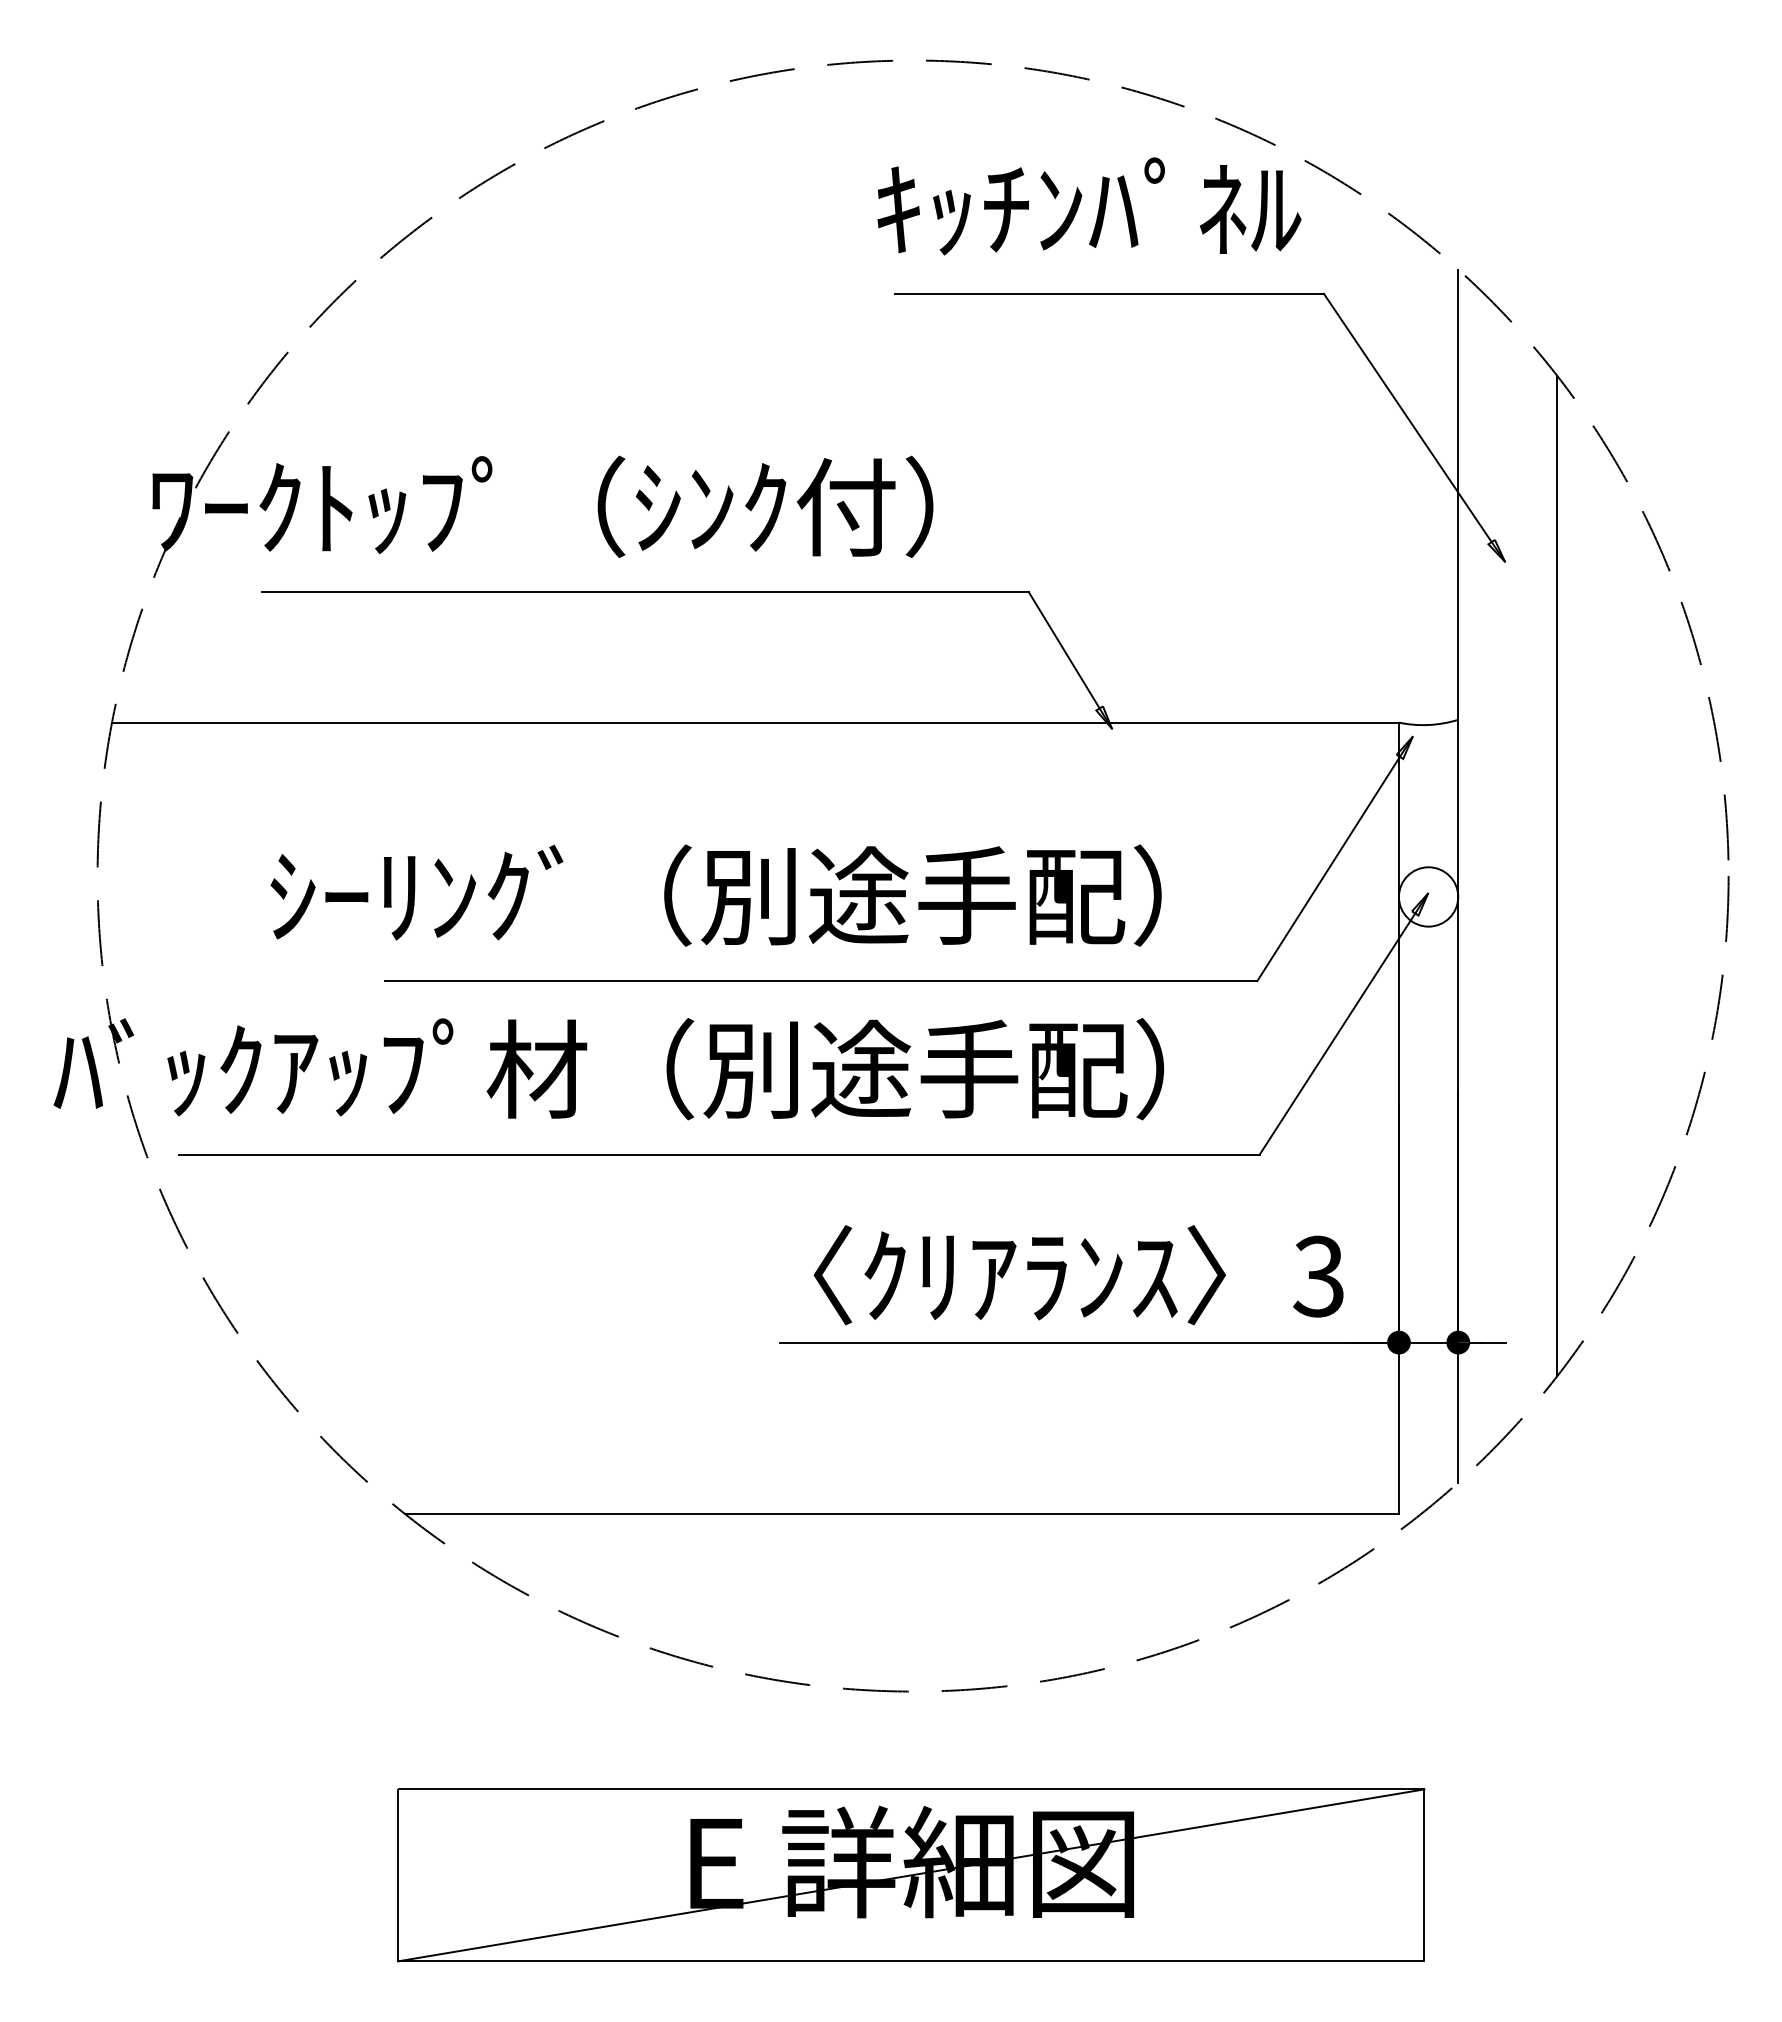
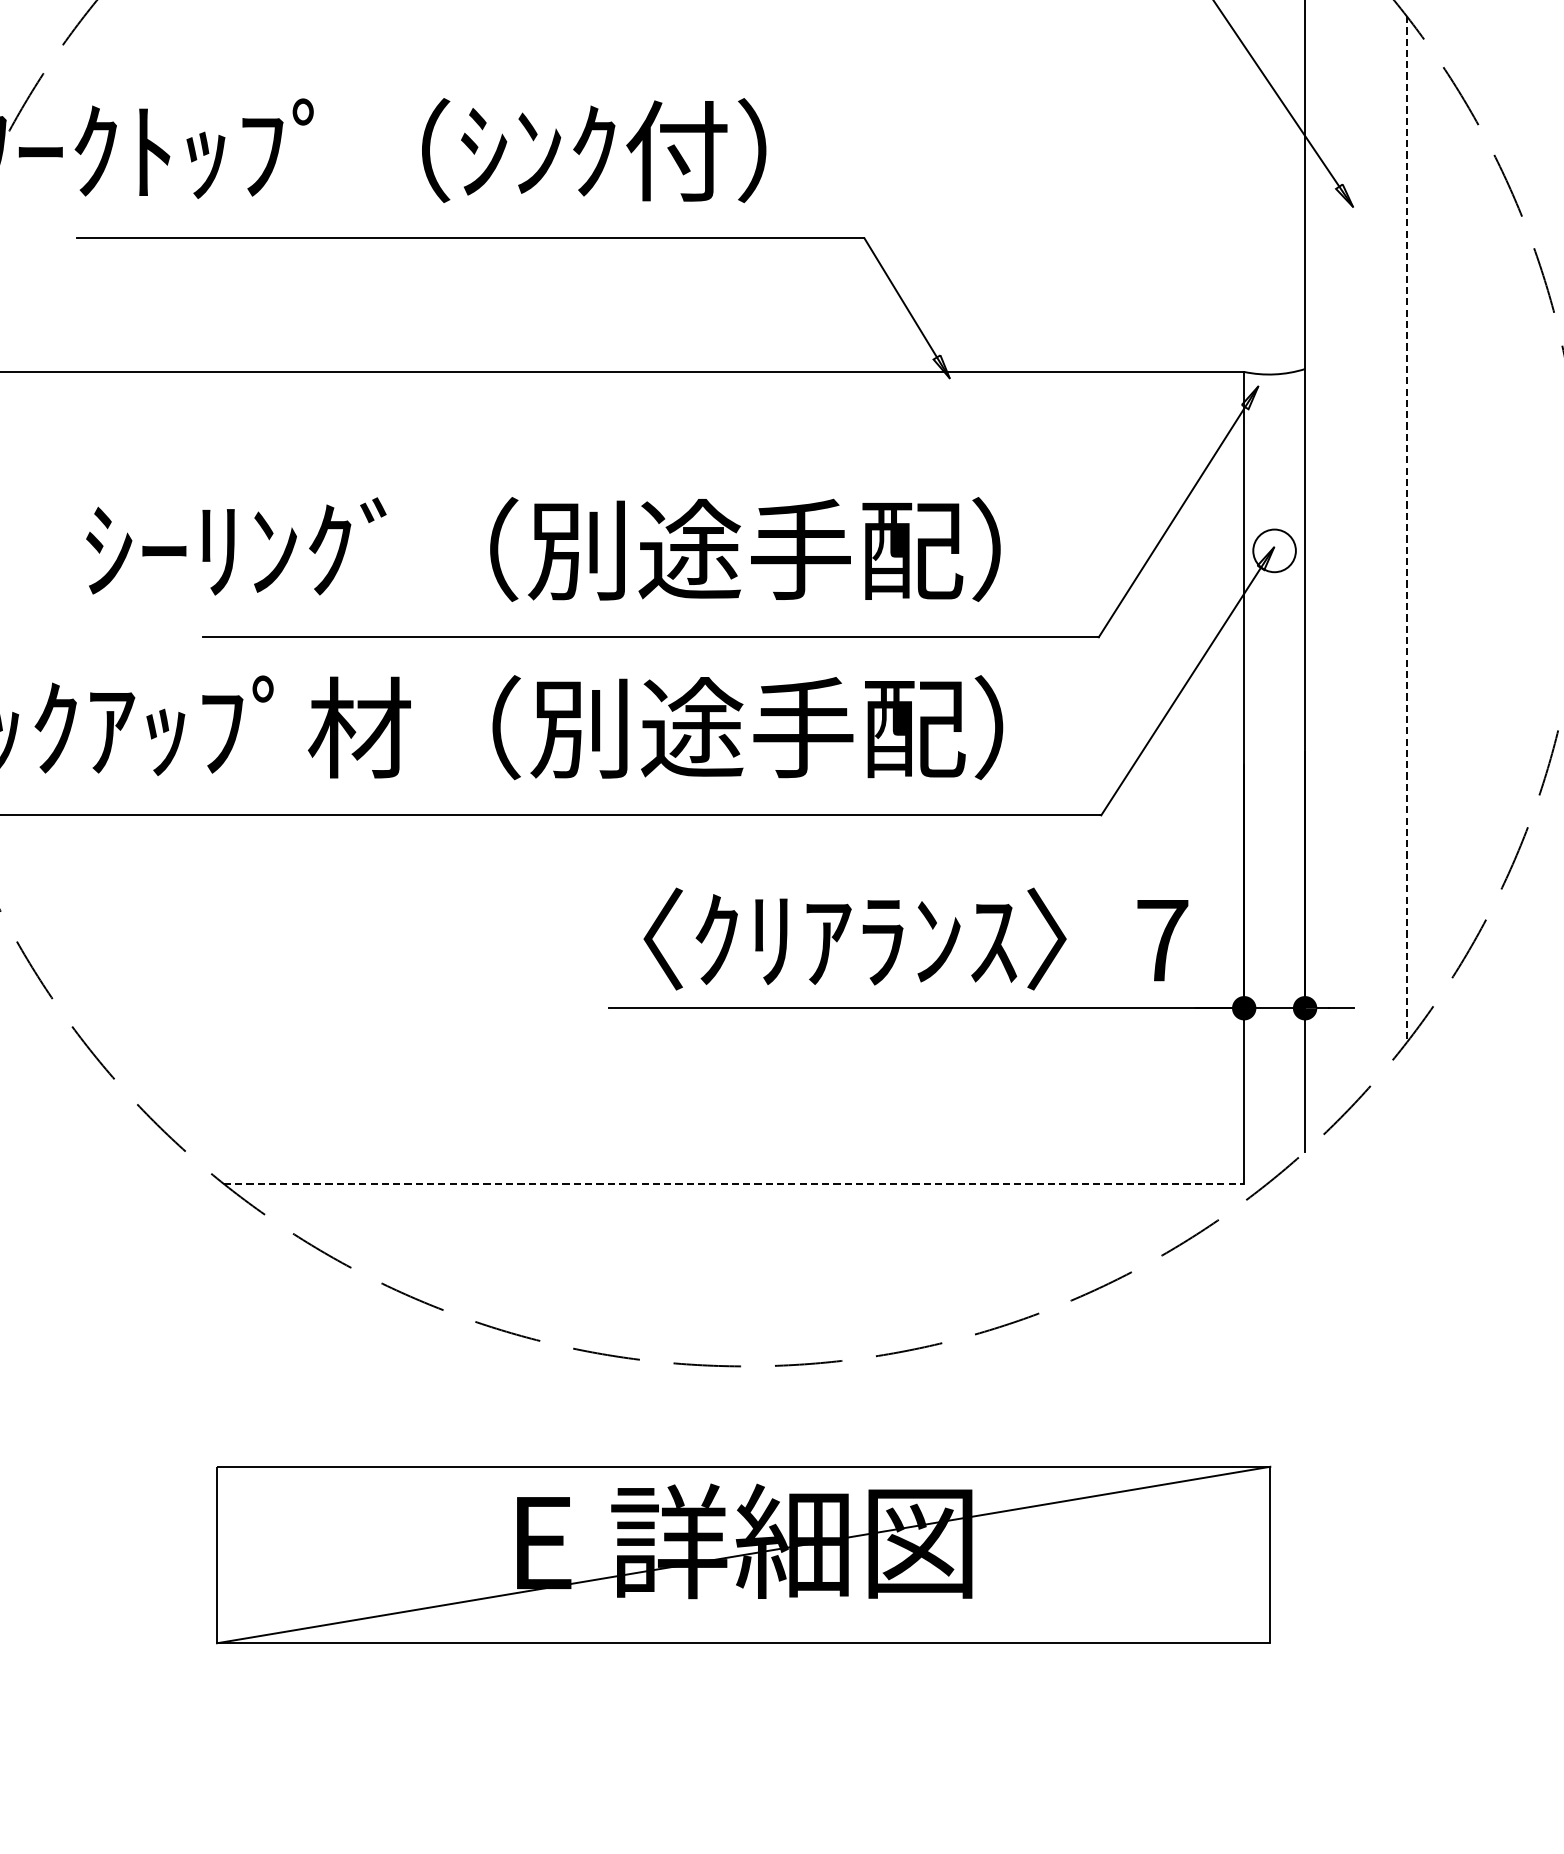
line: (1557, 876) -> (1406, 529), solid -> dashed
circle: (1428, 896) -> (1274, 550), size x0.7
text: (1318, 1276) -> (1161, 940), 3 -> 7
line: (902, 1513) -> (734, 1183), solid -> dashed

